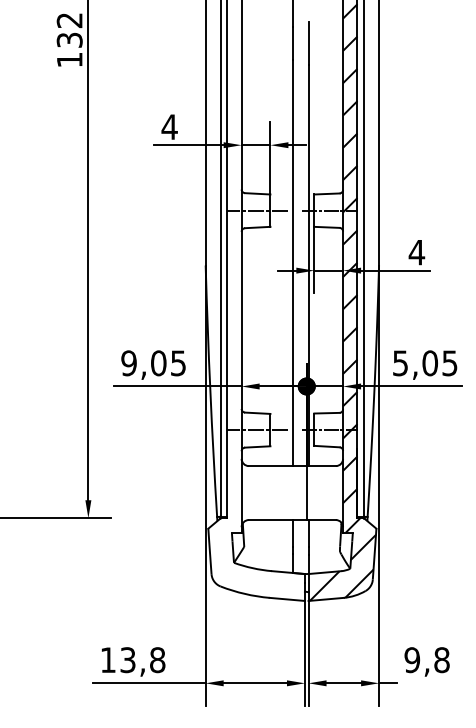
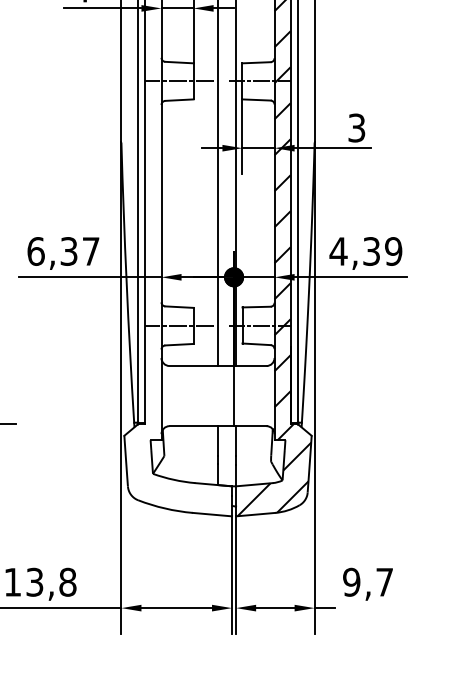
text: (416, 252) -> (356, 127), 4 -> 3
text: (153, 363) -> (63, 251), 9,05 -> 6,37
text: (424, 363) -> (365, 251), 5,05 -> 4,39
text: (441, 660) -> (384, 582), 9,8 -> 9,7

